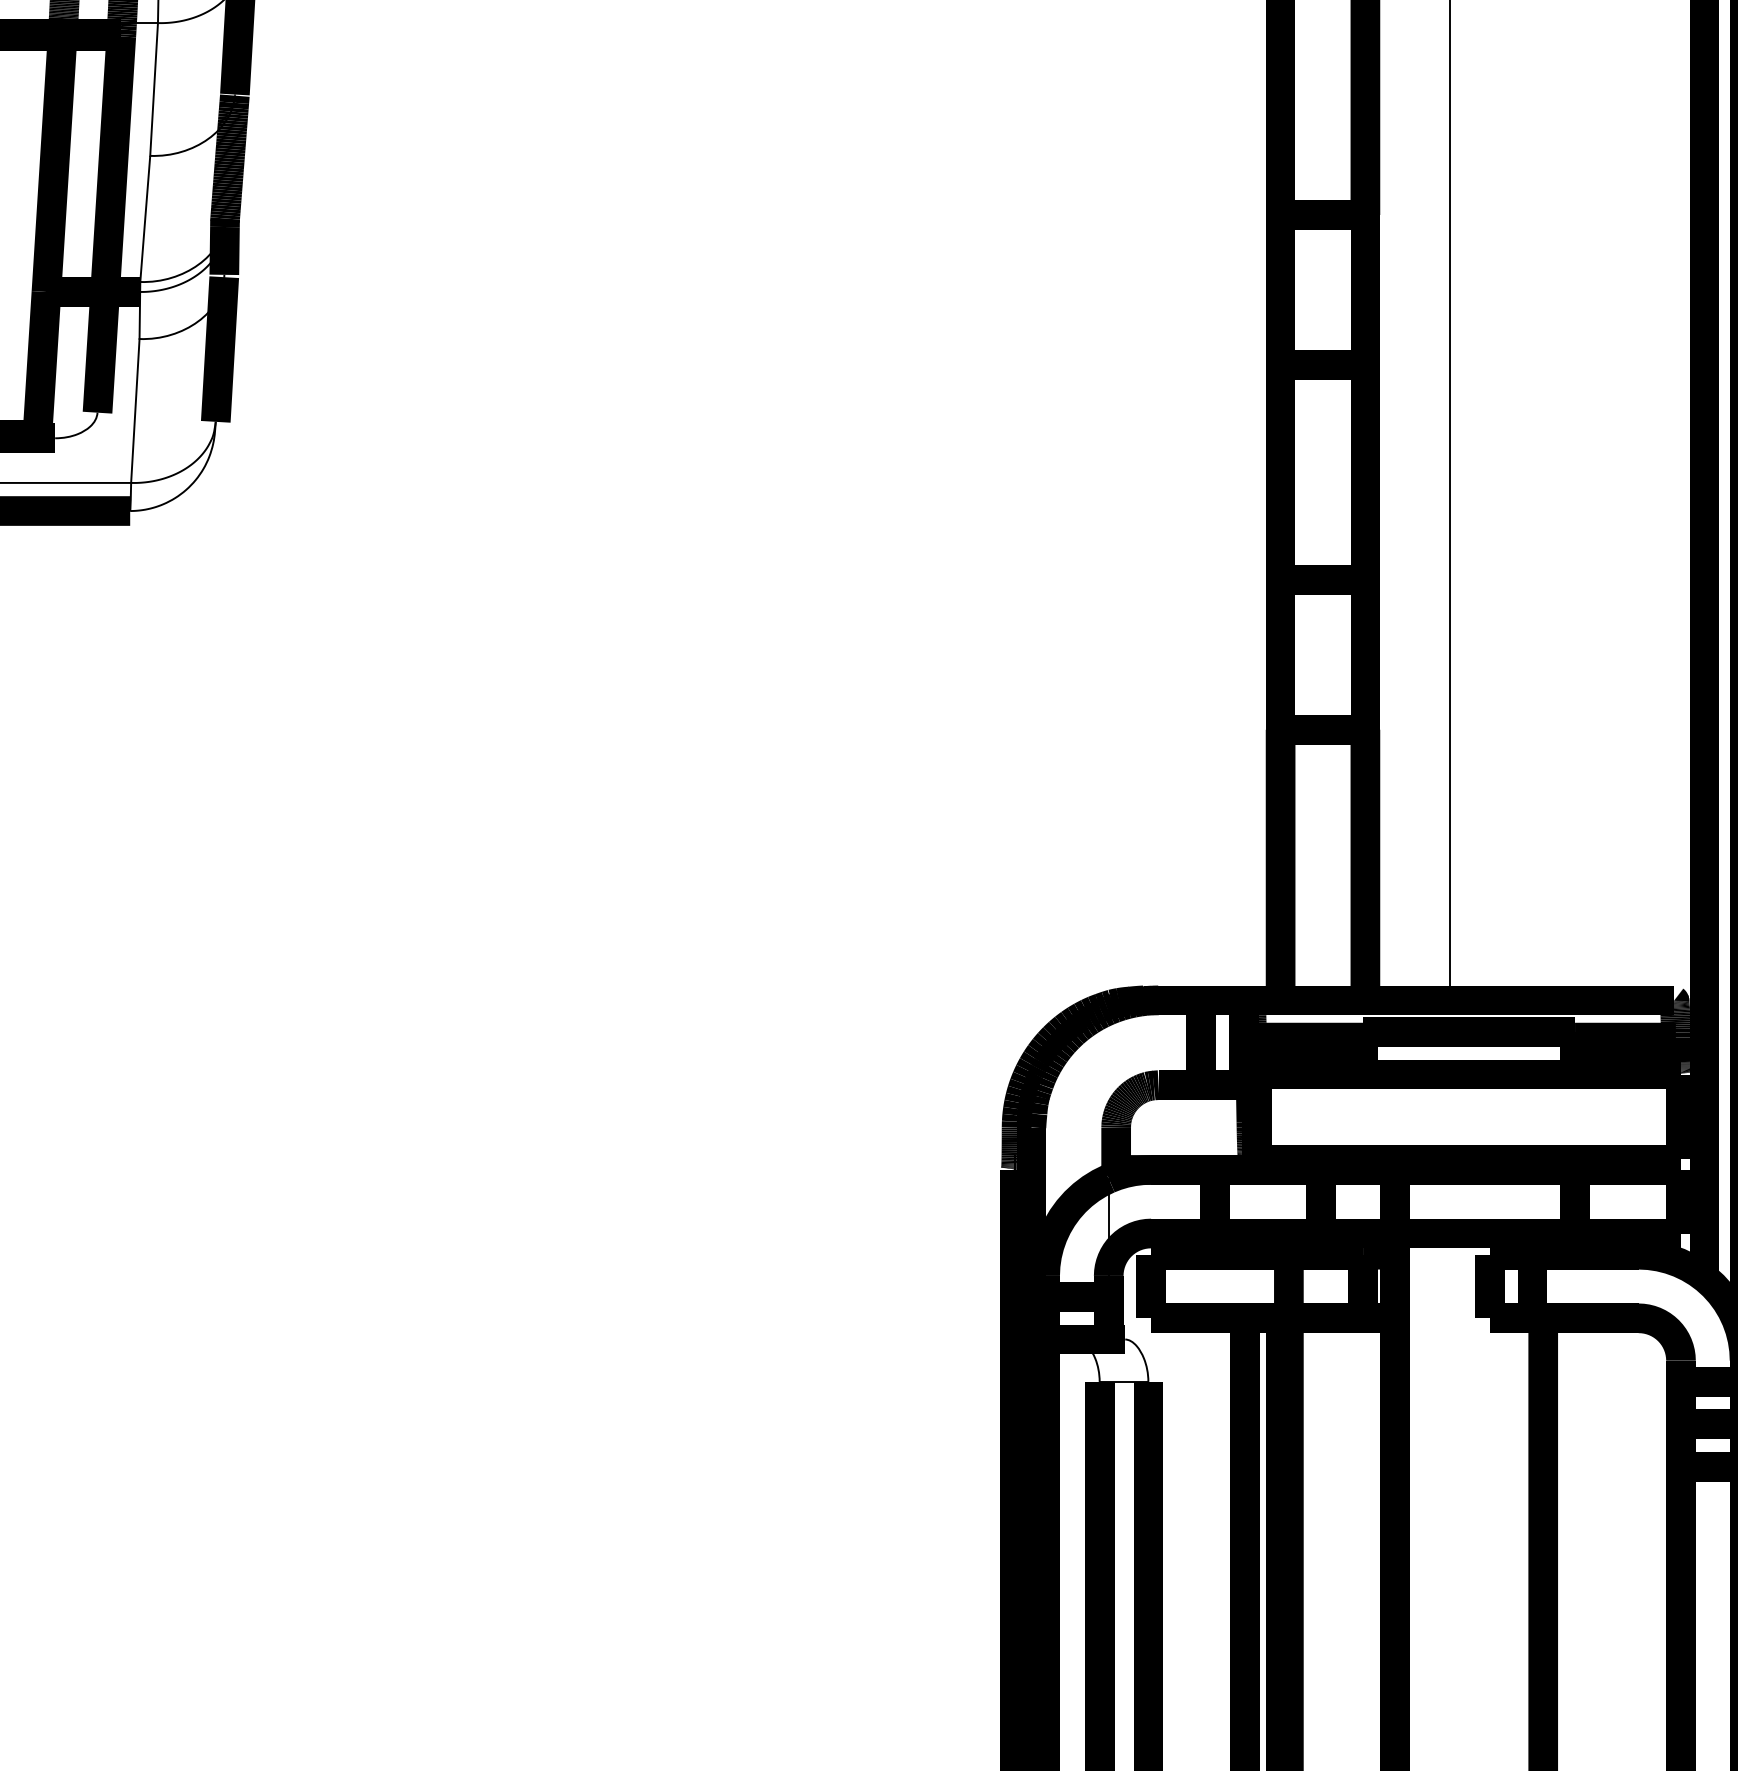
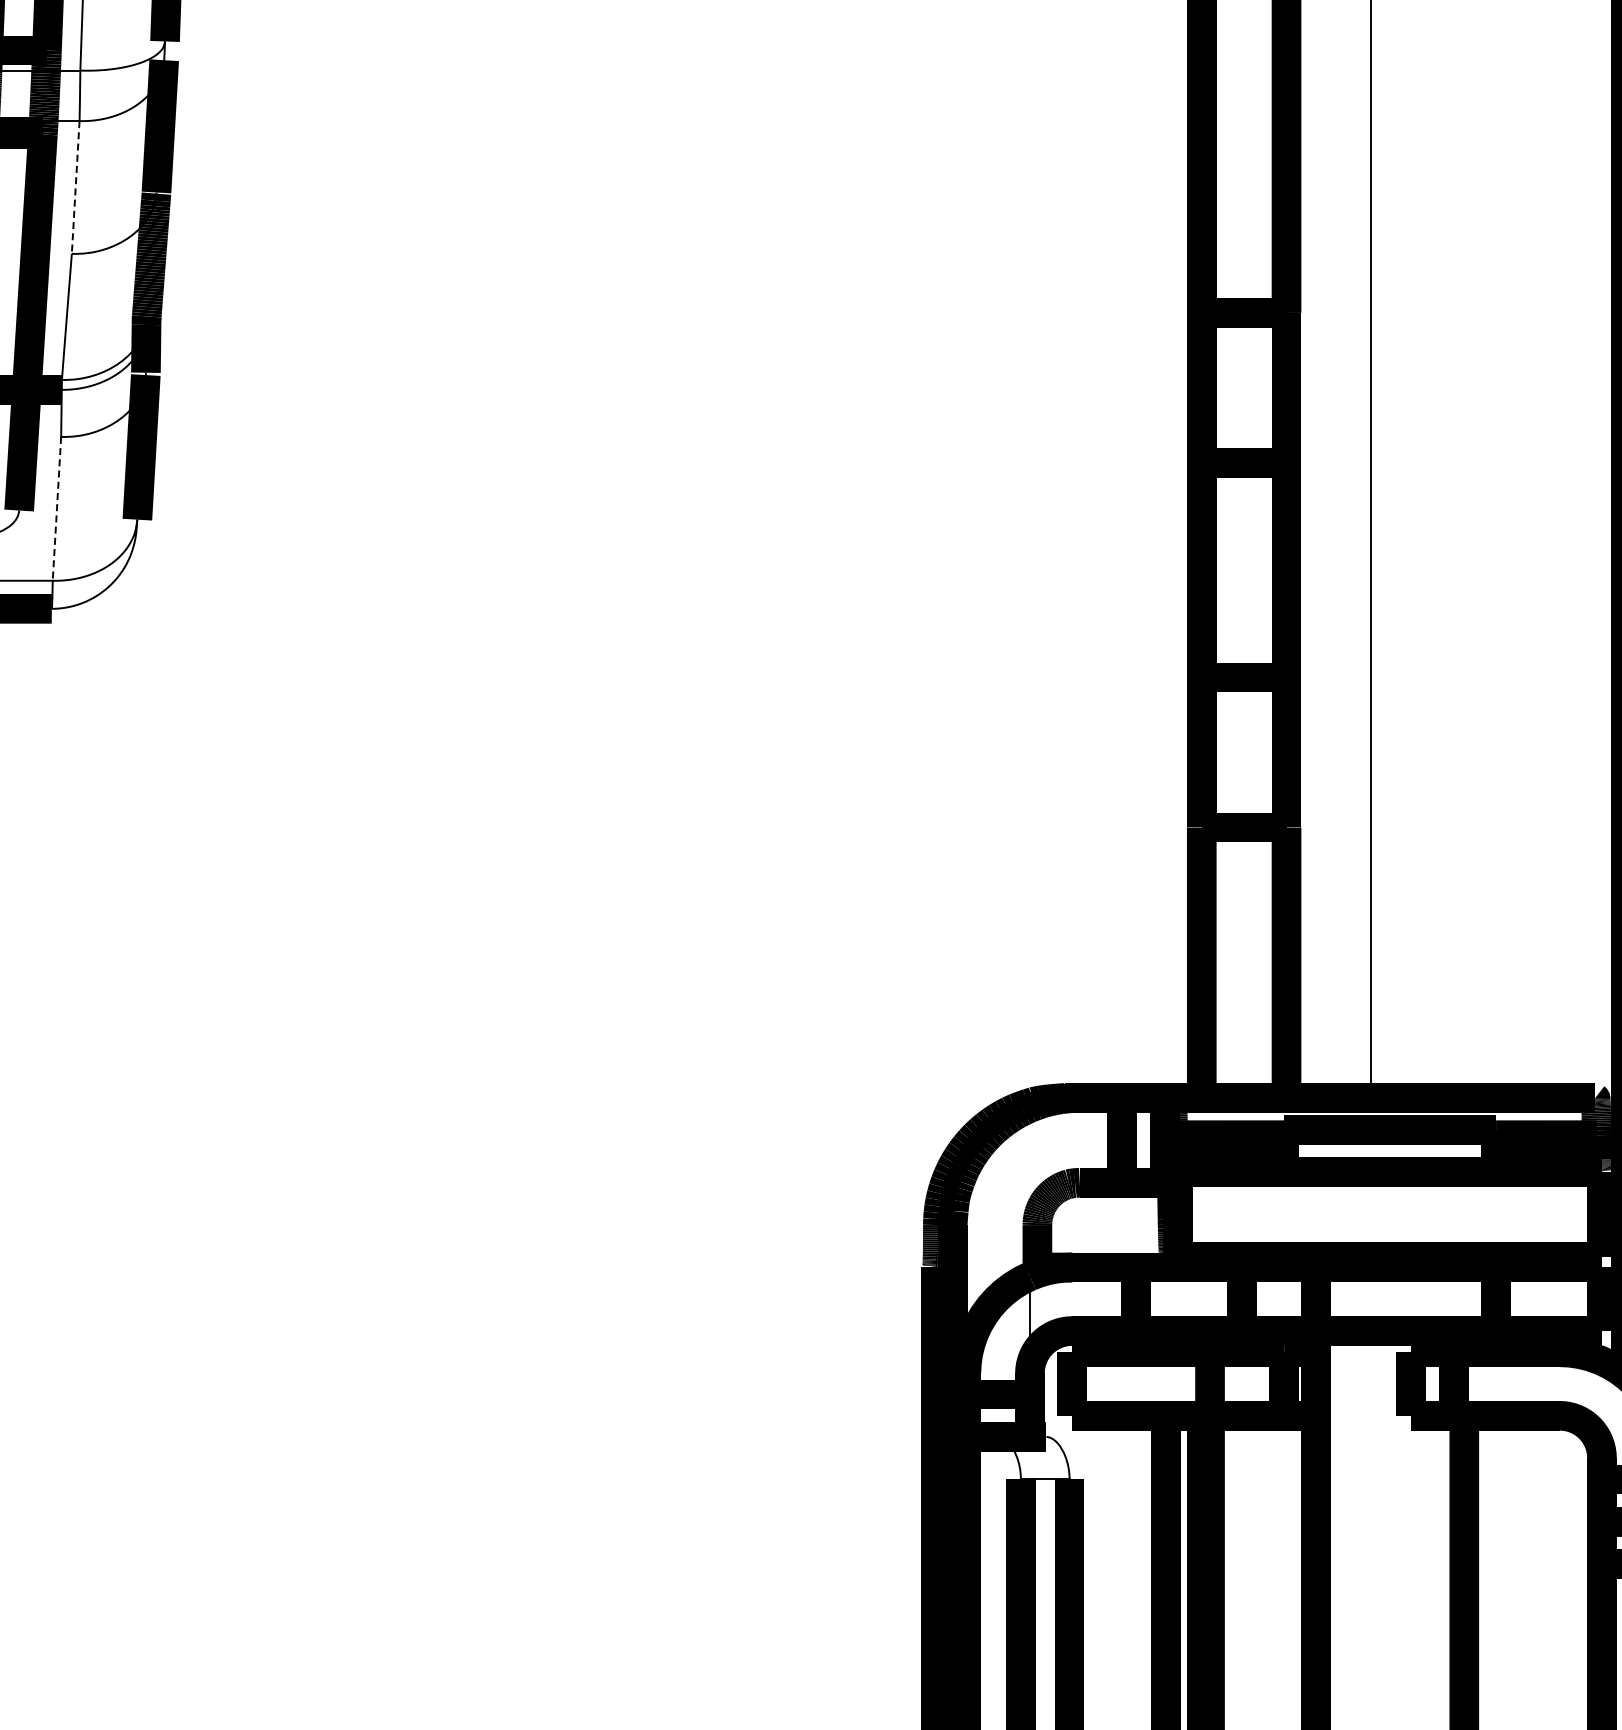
line: (154, 90) -> (76, 188), solid -> dashed
line: (135, 411) -> (57, 509), solid -> dashed

